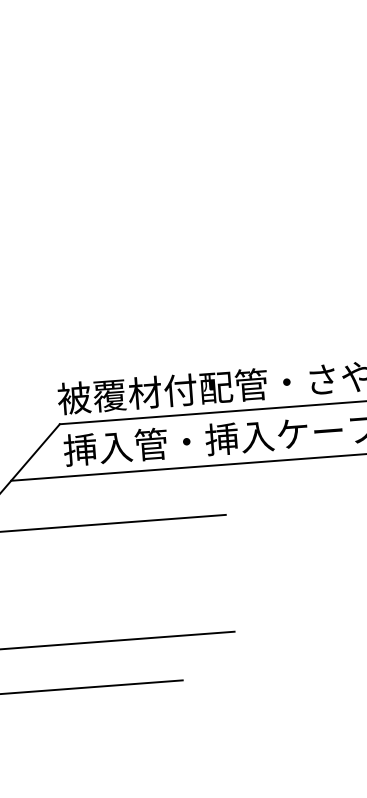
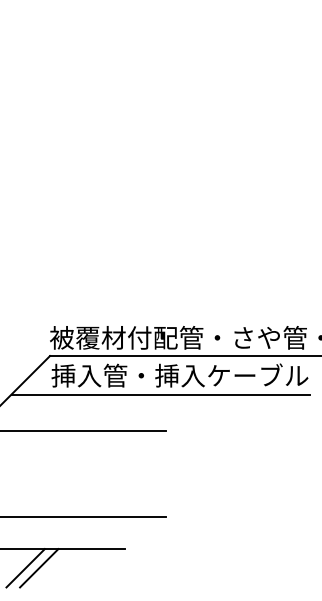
line: (67, 715) -> (39, 568), added
line: (48, 717) -> (25, 568), added

